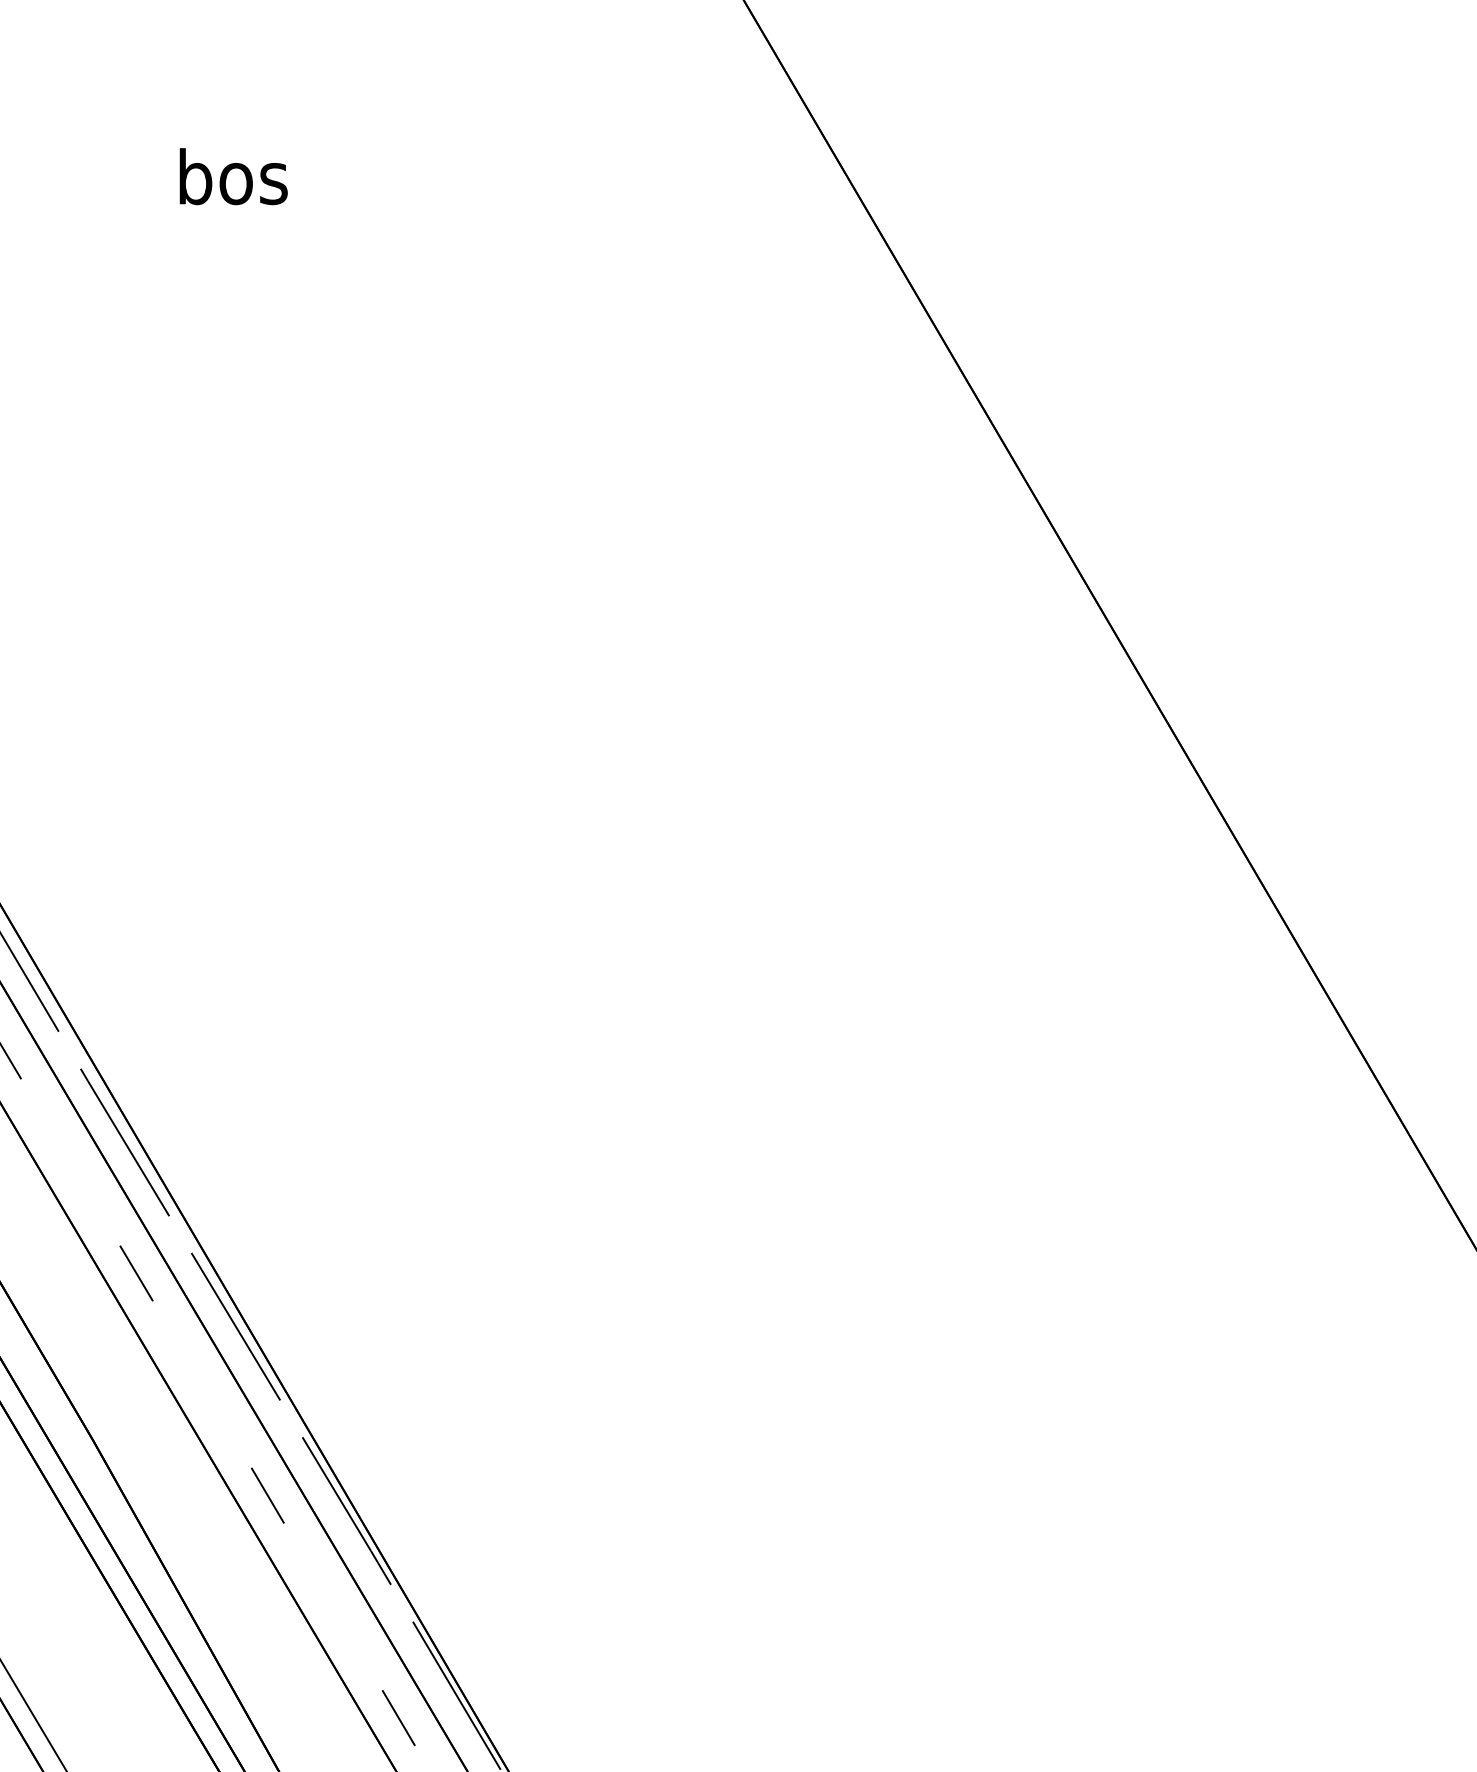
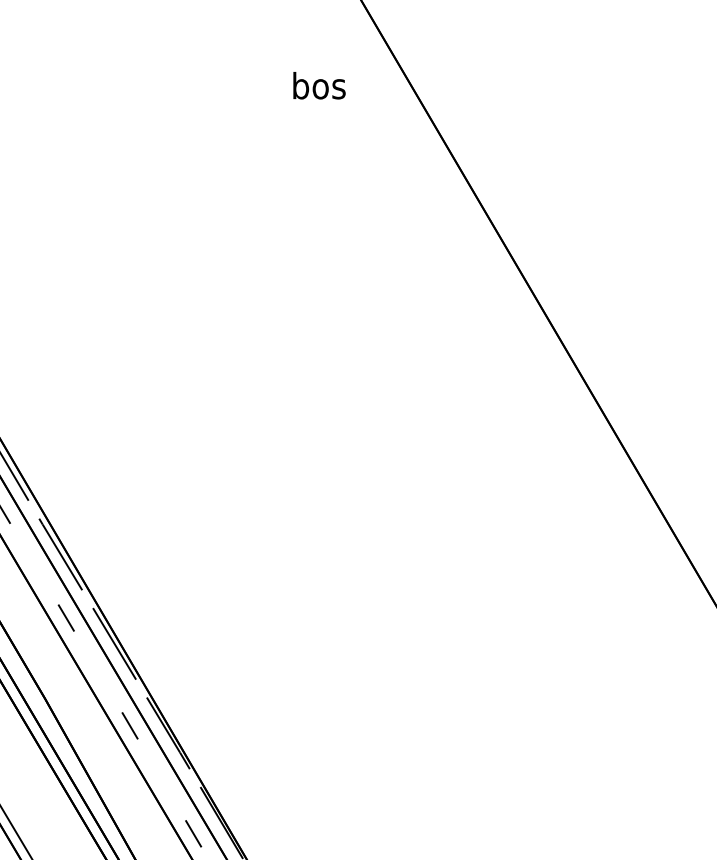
text: (233, 176) -> (319, 85), moved

